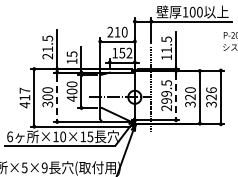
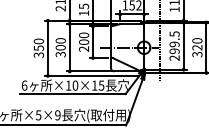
line: (176, 95) -> (184, 46), dashed -> solid
text: (24, 97) -> (38, 47), 417 -> 350
line: (57, 97) -> (70, 47), dashed -> solid
text: (71, 98) -> (83, 48), 400 -> 200

